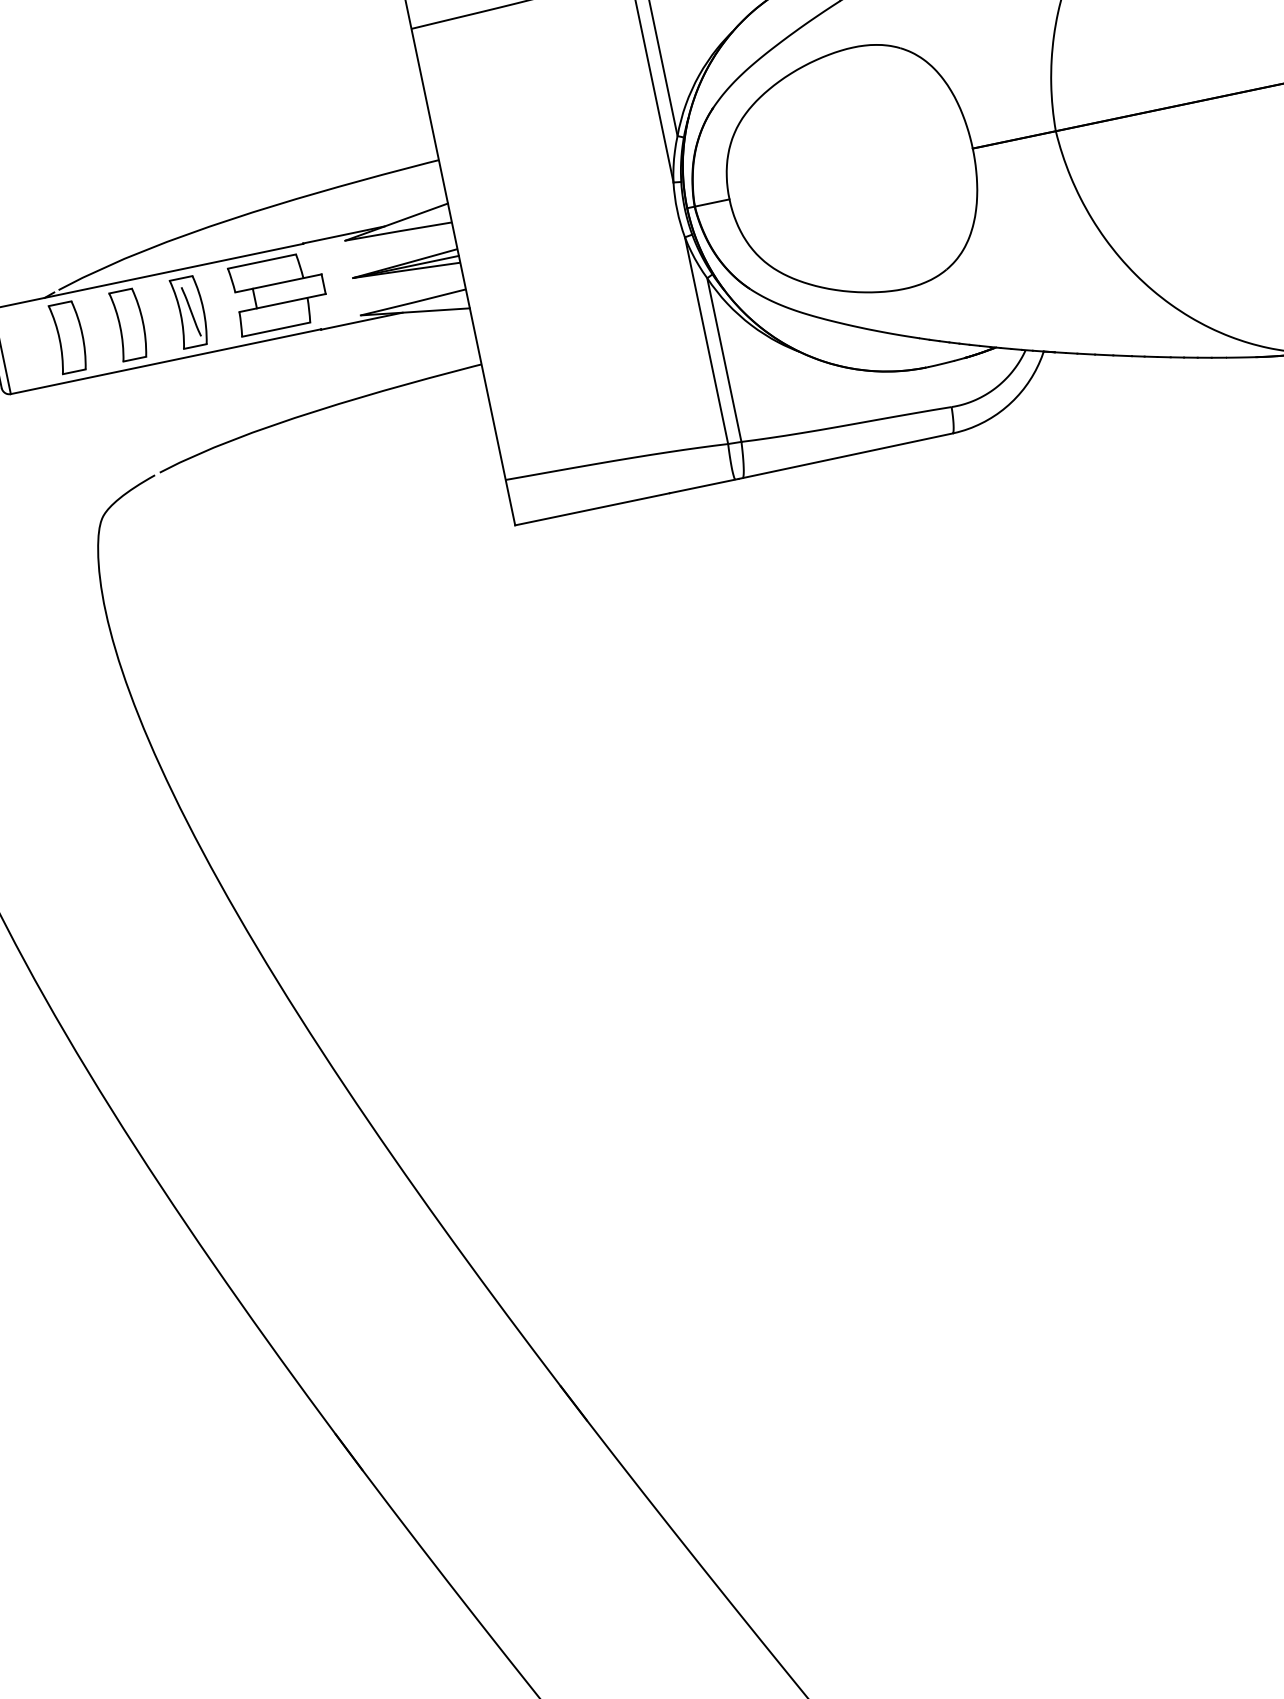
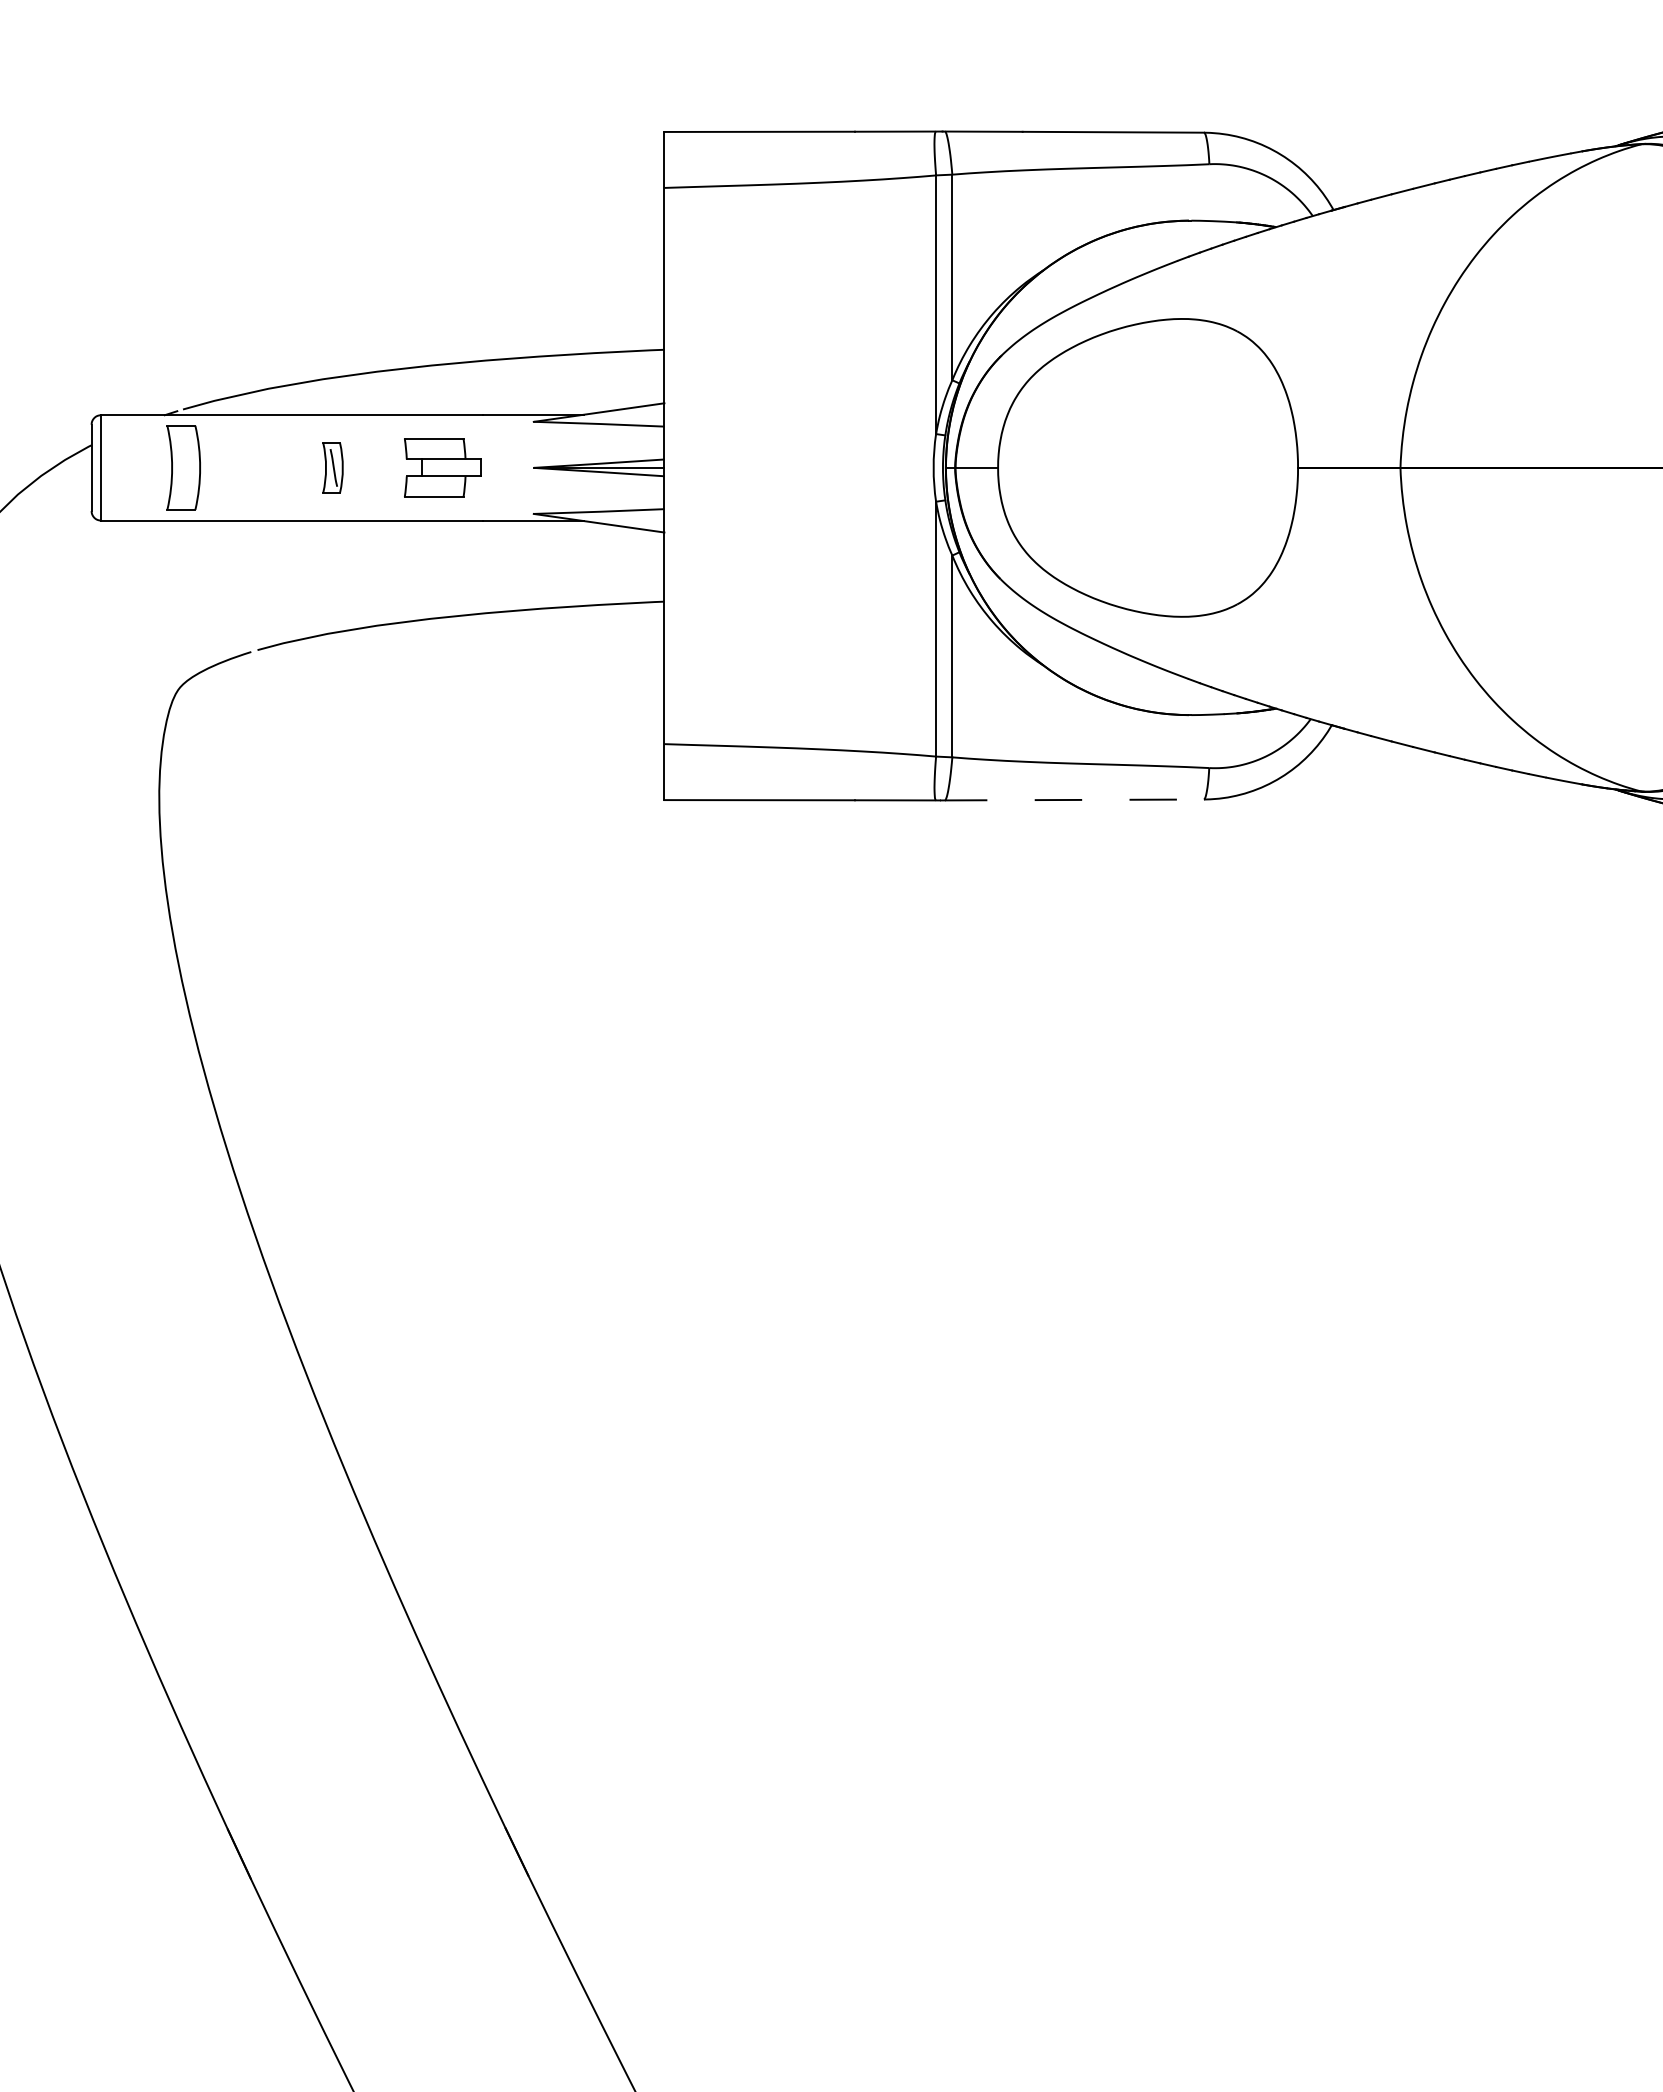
part: (278, 293) -> (442, 467), size x0.7
part: (189, 311) -> (332, 467), size x0.6
part: (129, 324) -> (258, 467), removed
line: (845, 455) -> (1071, 799), solid -> dashed

